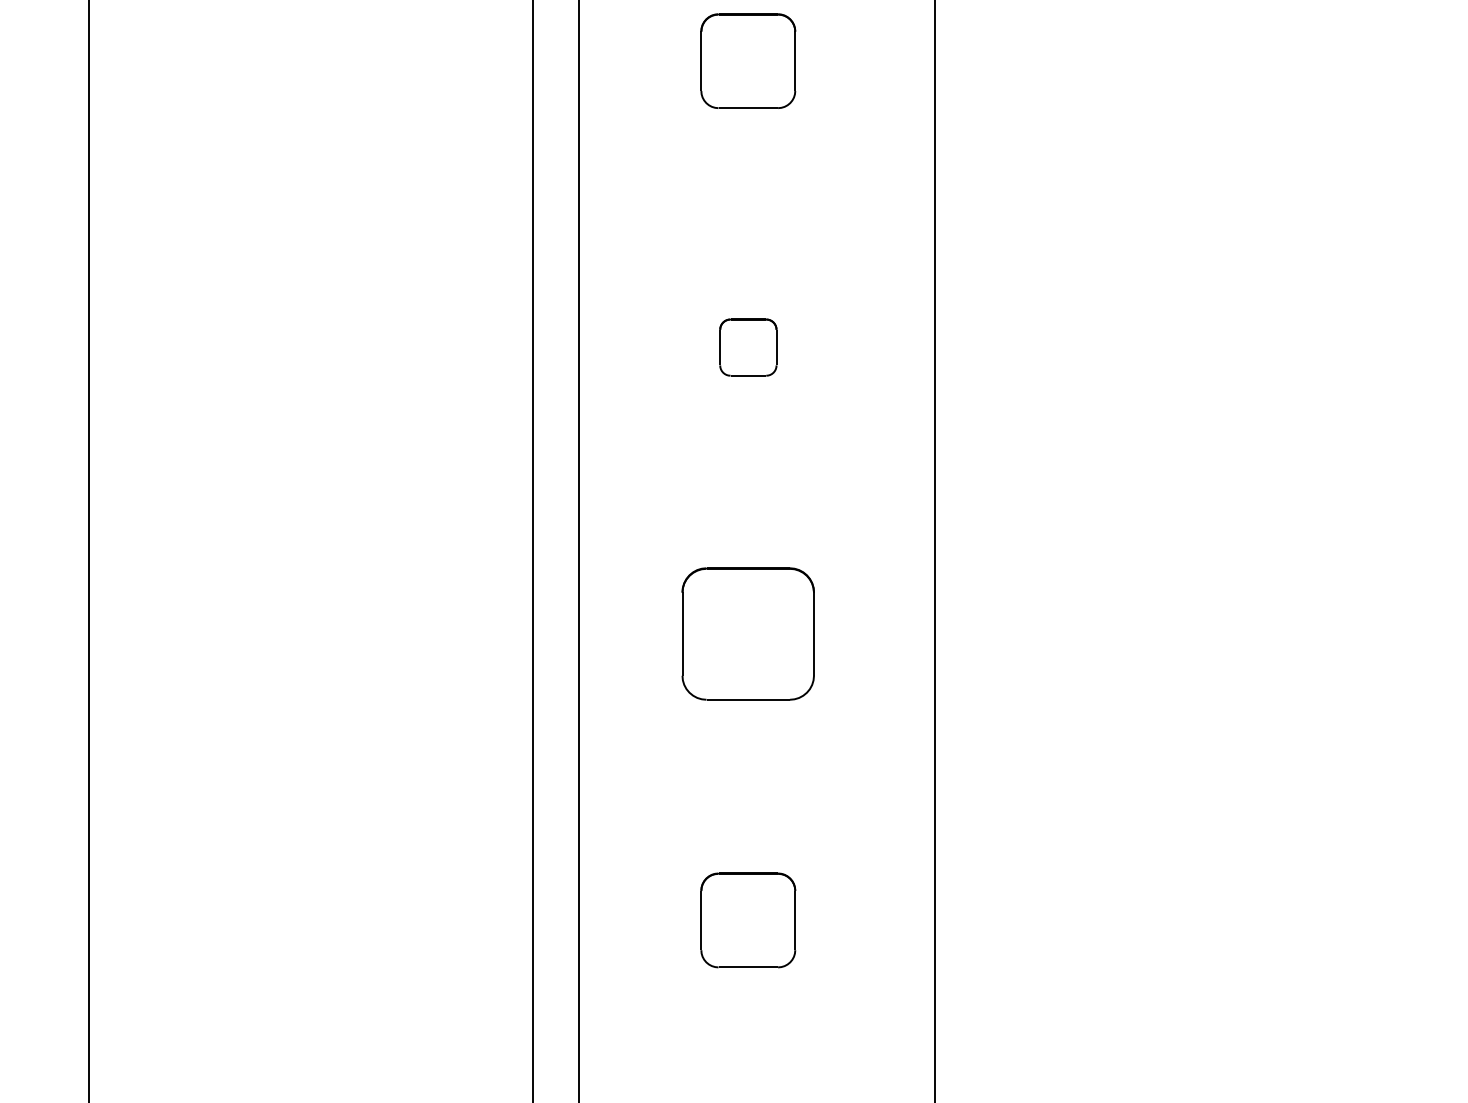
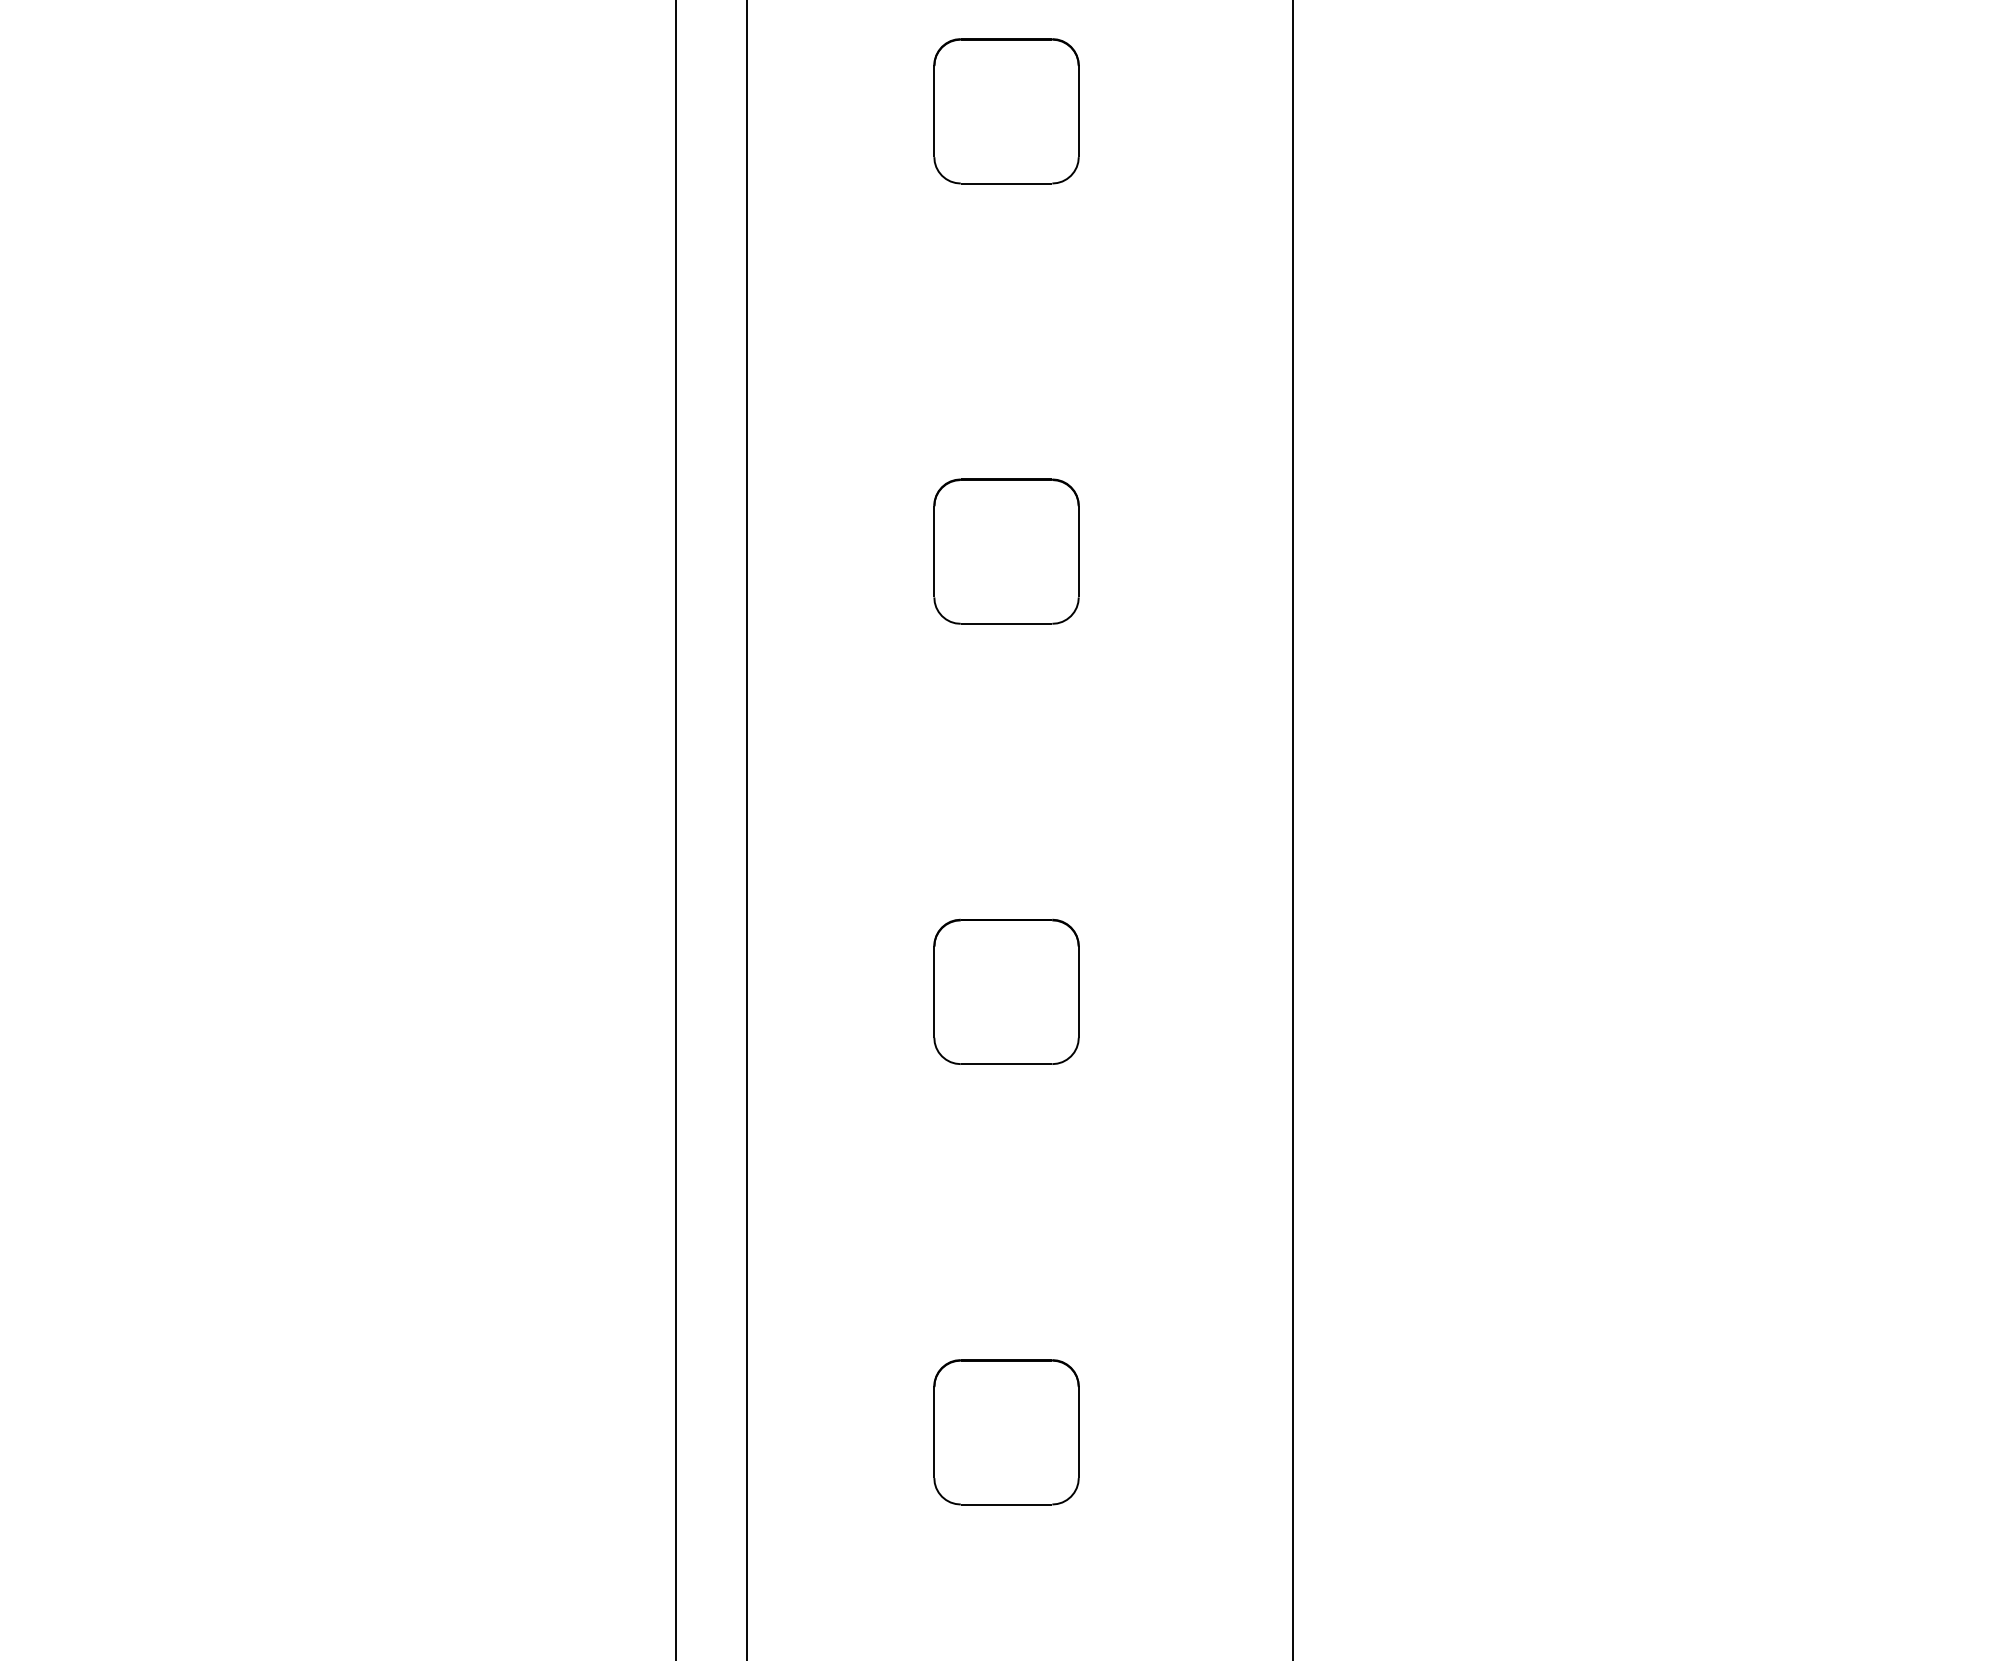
part: (748, 347) -> (1006, 551), size x1.67
part: (748, 633) -> (1006, 991), size x0.71

